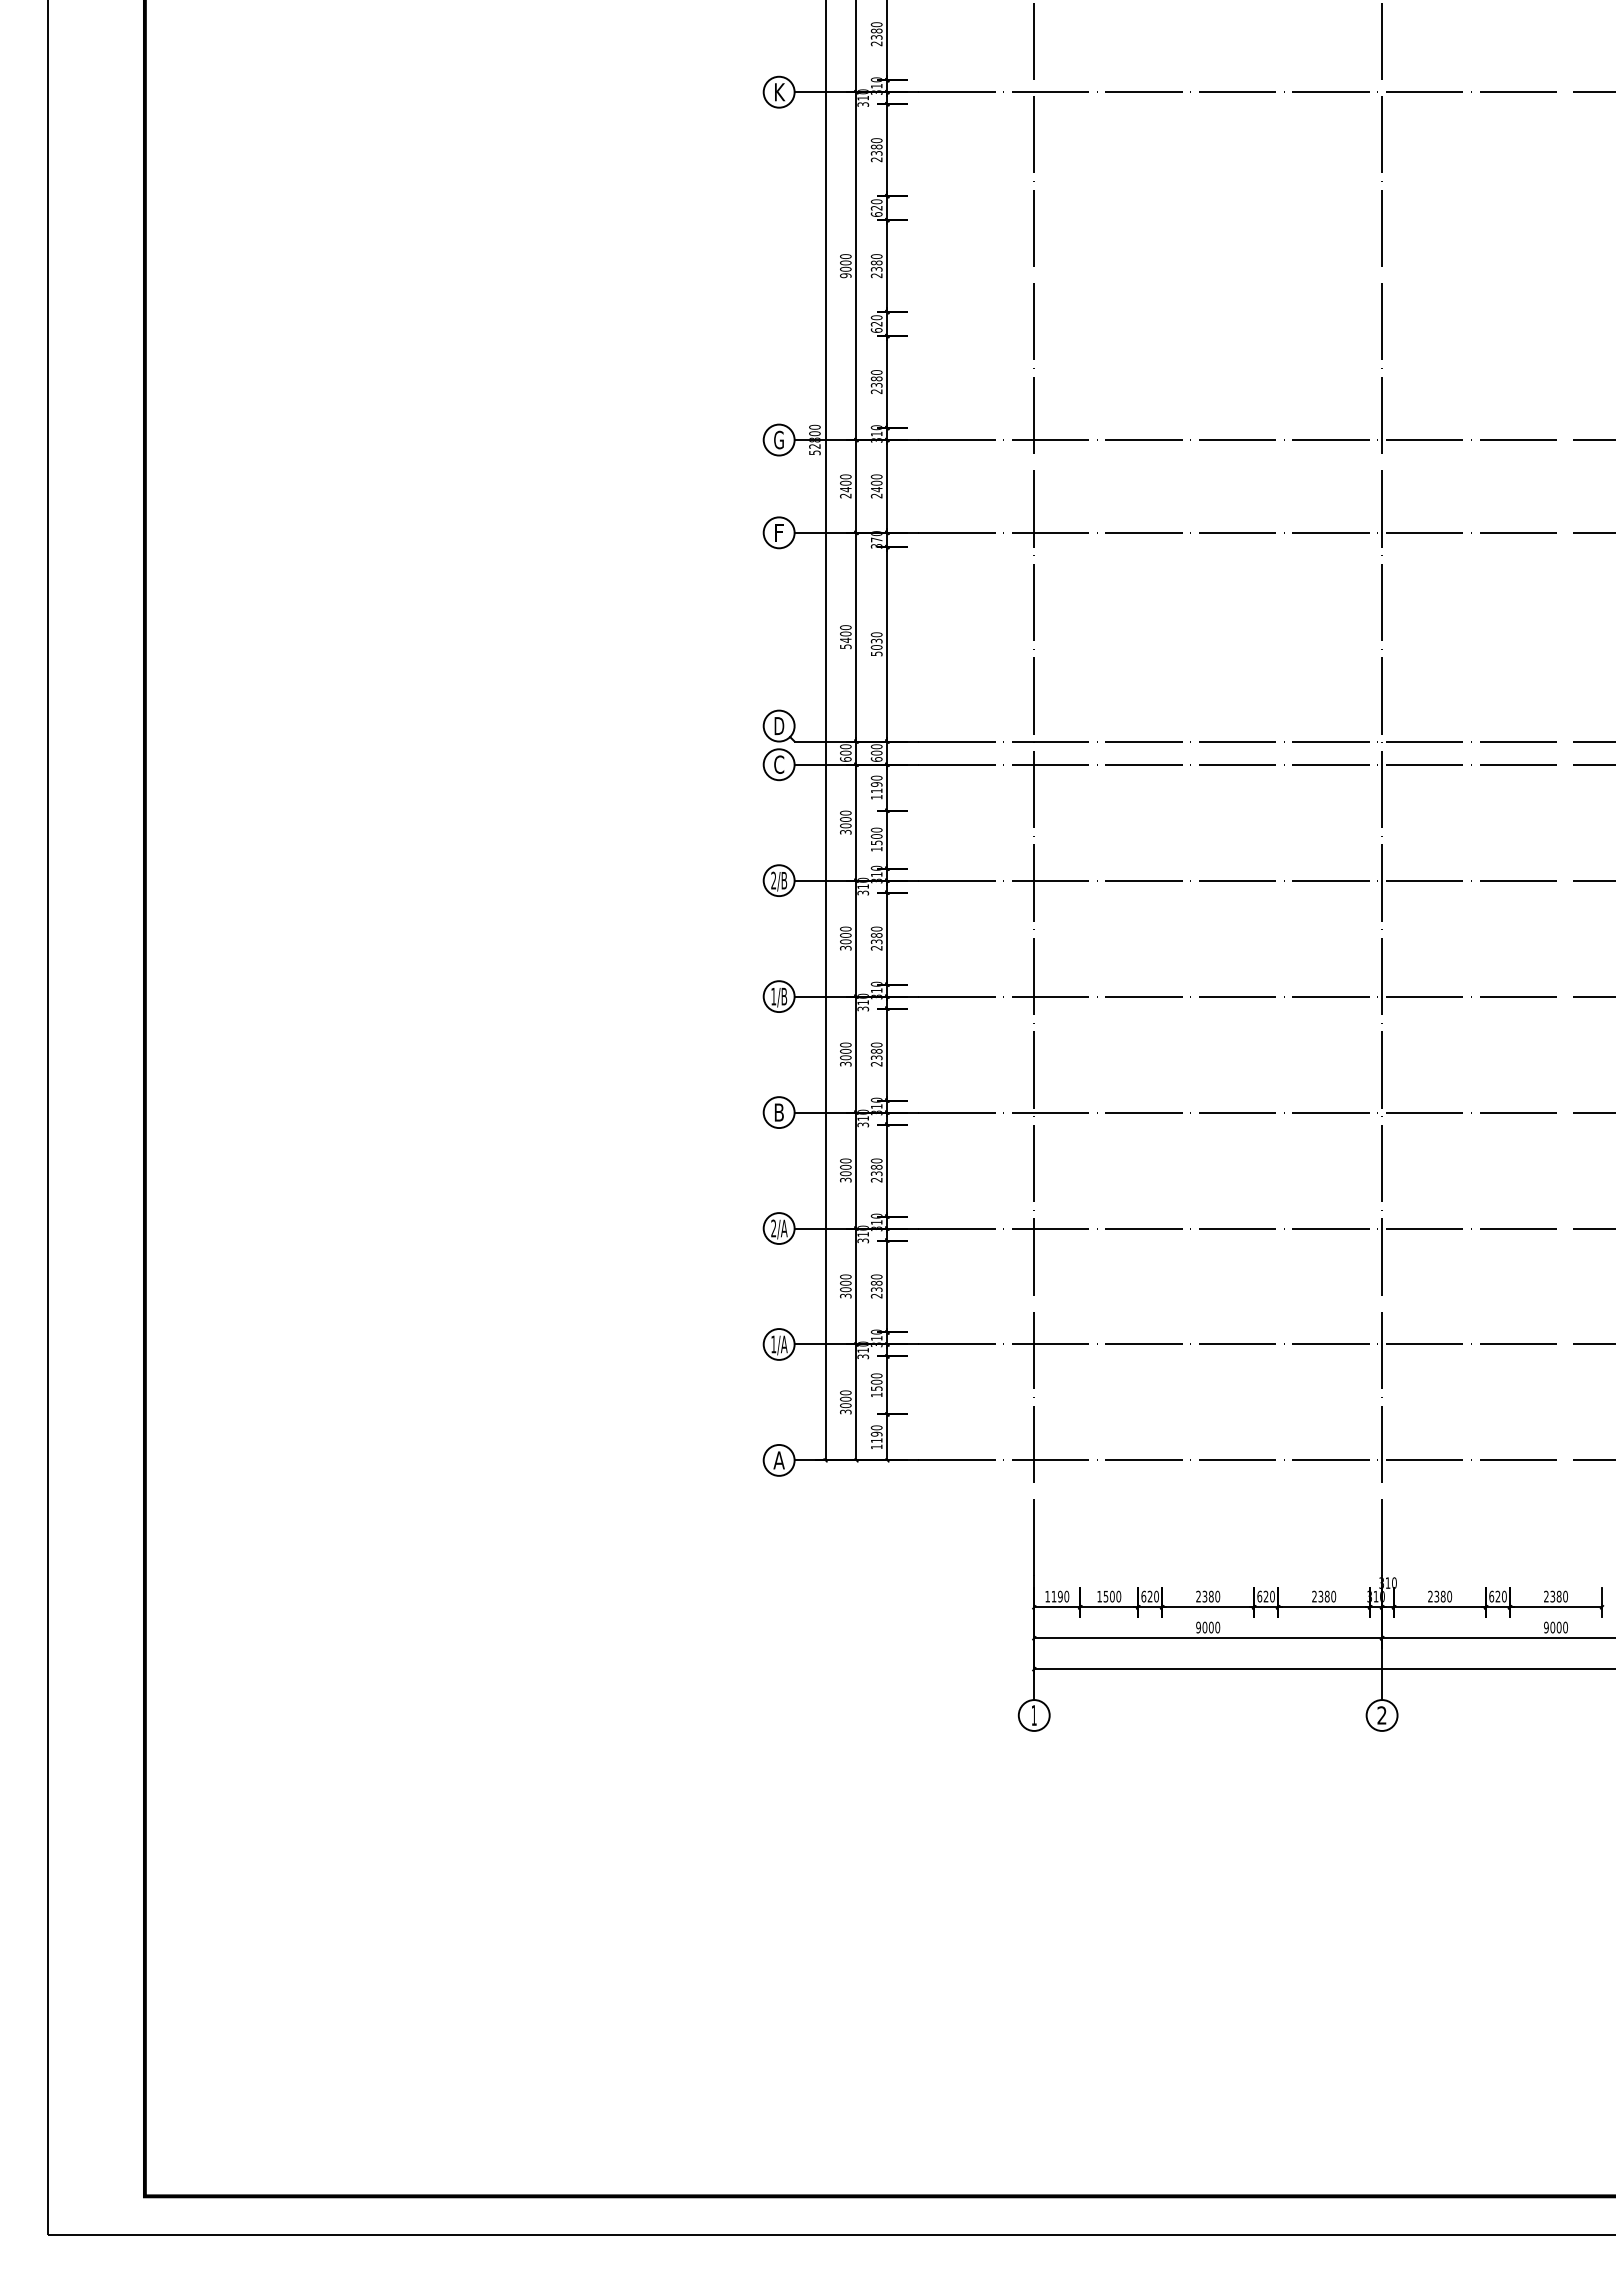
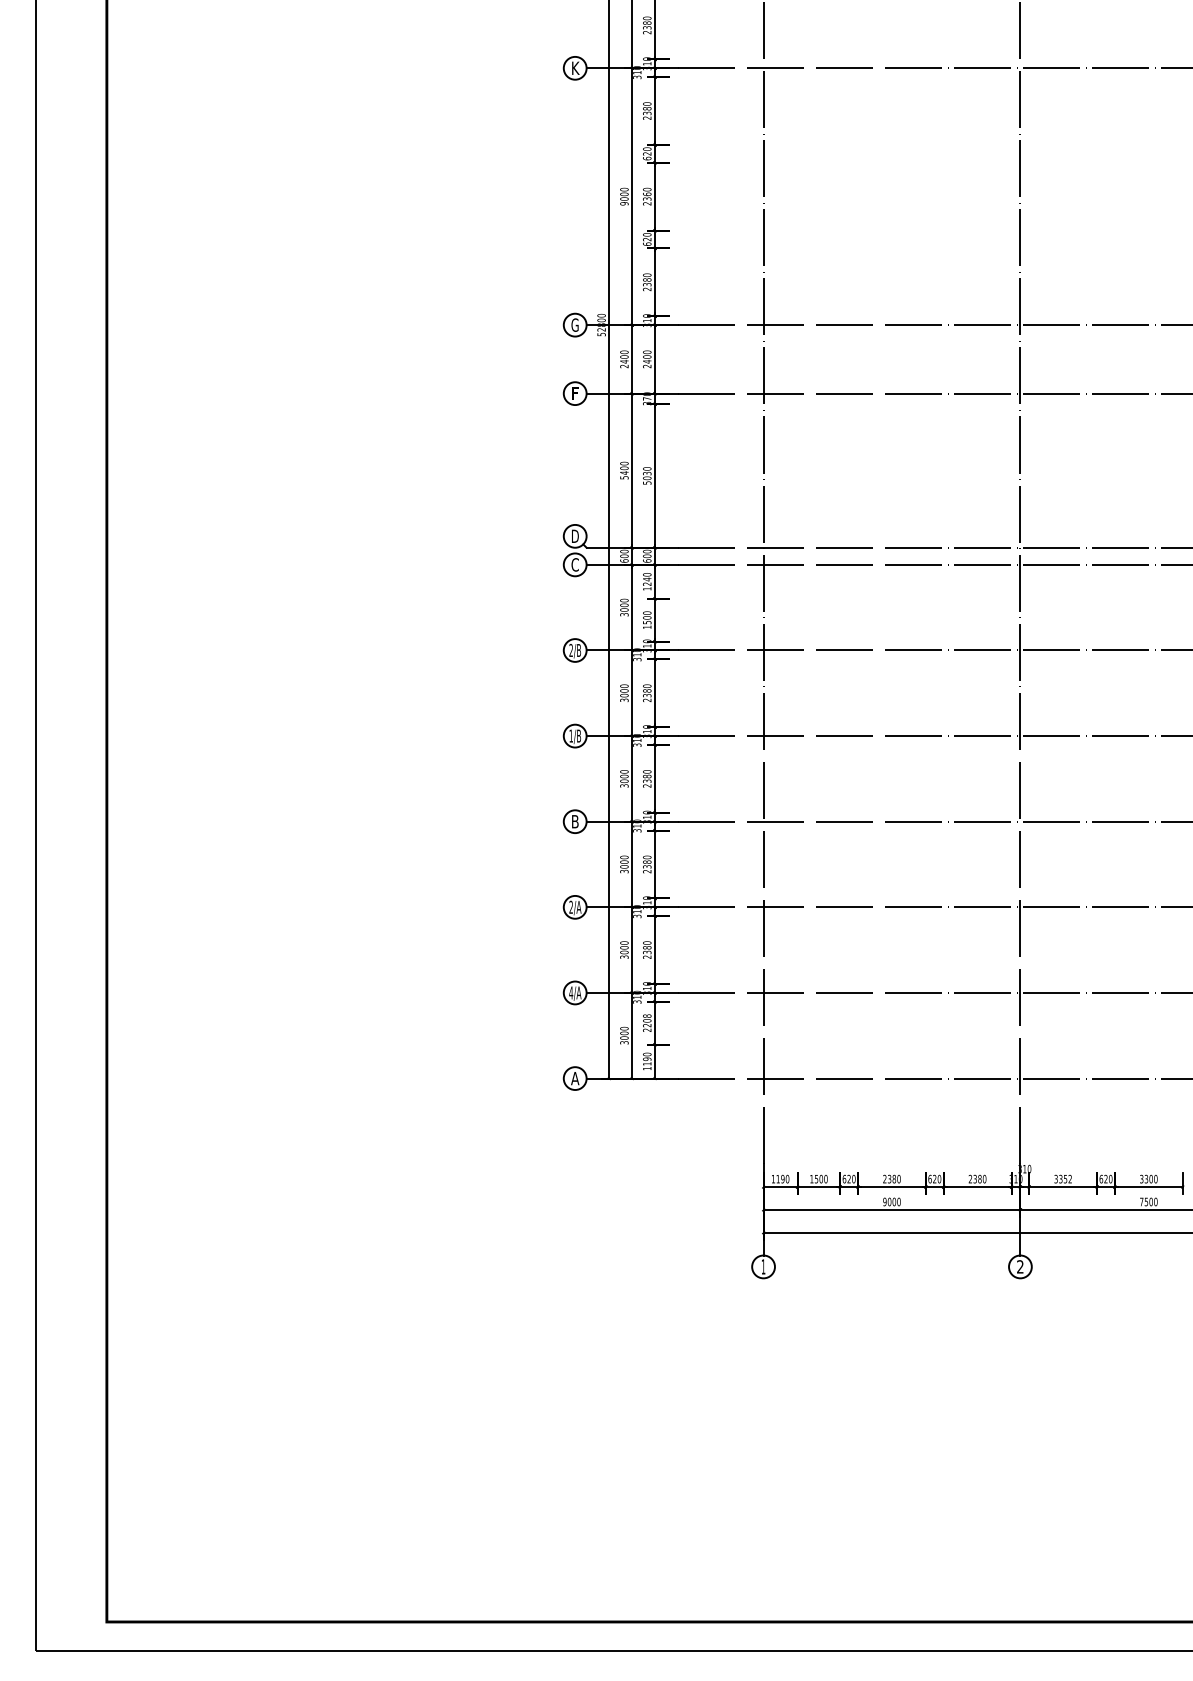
text: (876, 262) -> (647, 194), 2380 -> 2360
text: (876, 787) -> (647, 581), 1190 -> 1240
text: (773, 1344) -> (571, 992), 1/A -> 4/A
text: (876, 1385) -> (647, 1023), 1500 -> 2208
text: (1440, 1596) -> (1063, 1179), 2380 -> 3352
text: (1552, 1596) -> (1146, 1179), 2380 -> 3300
text: (1549, 1627) -> (1144, 1201), 9000 -> 7500

